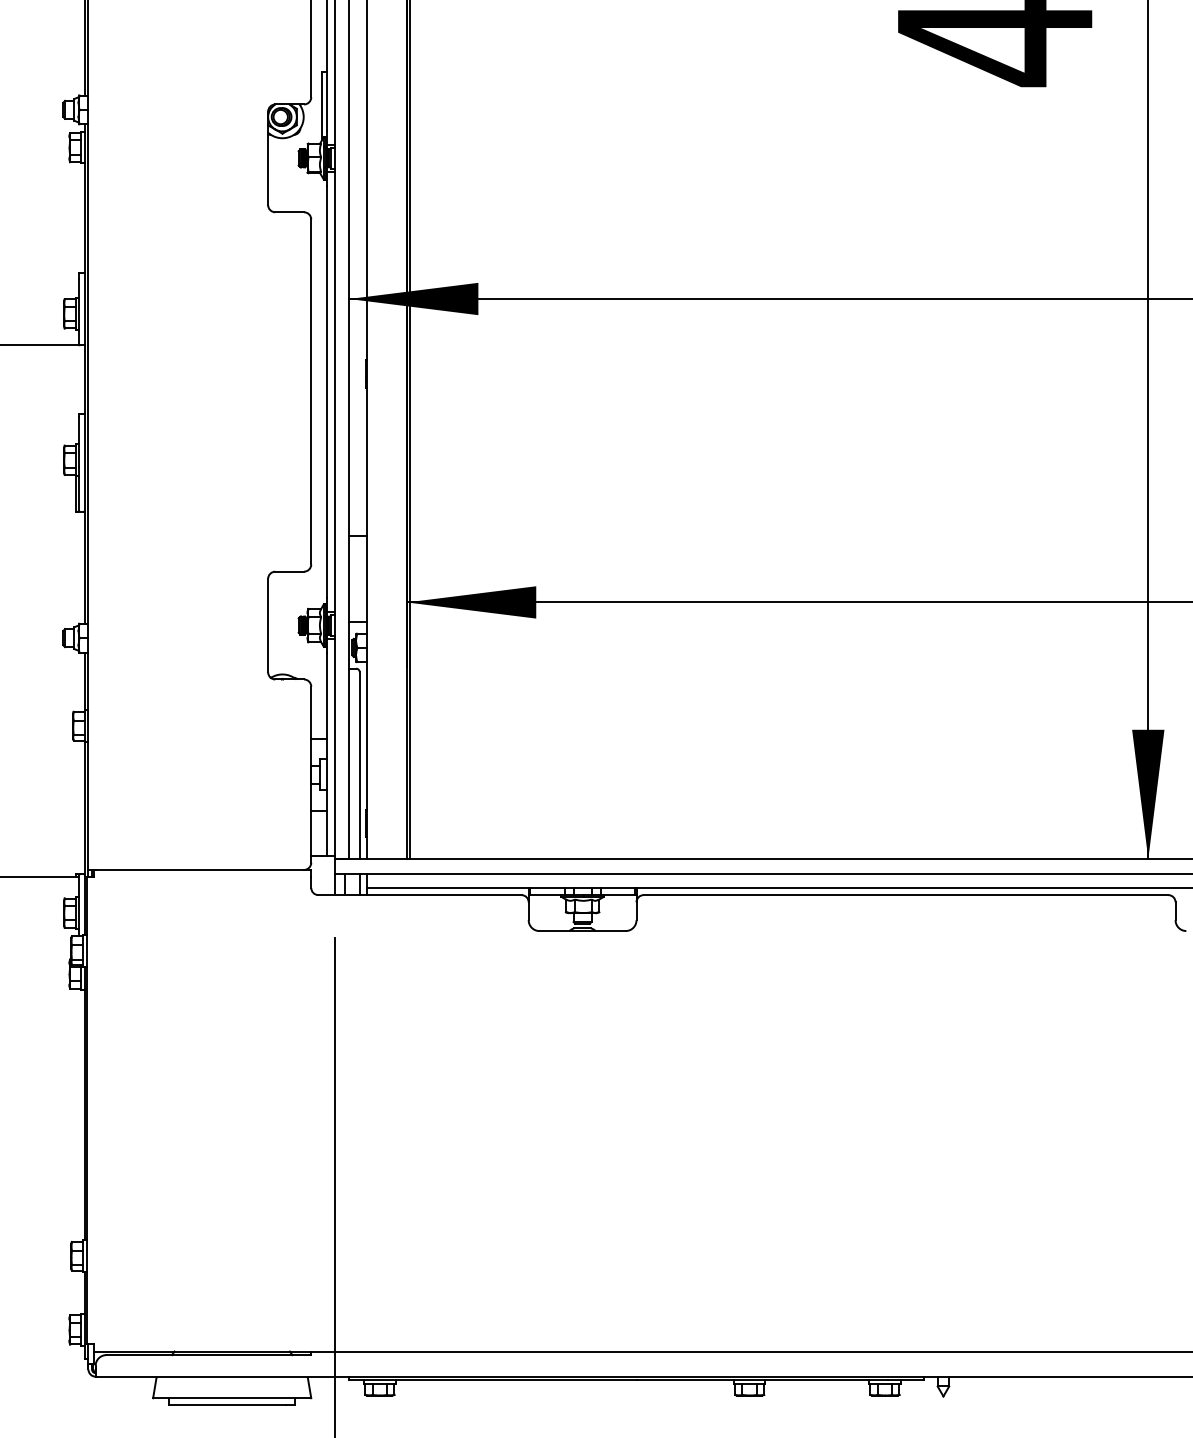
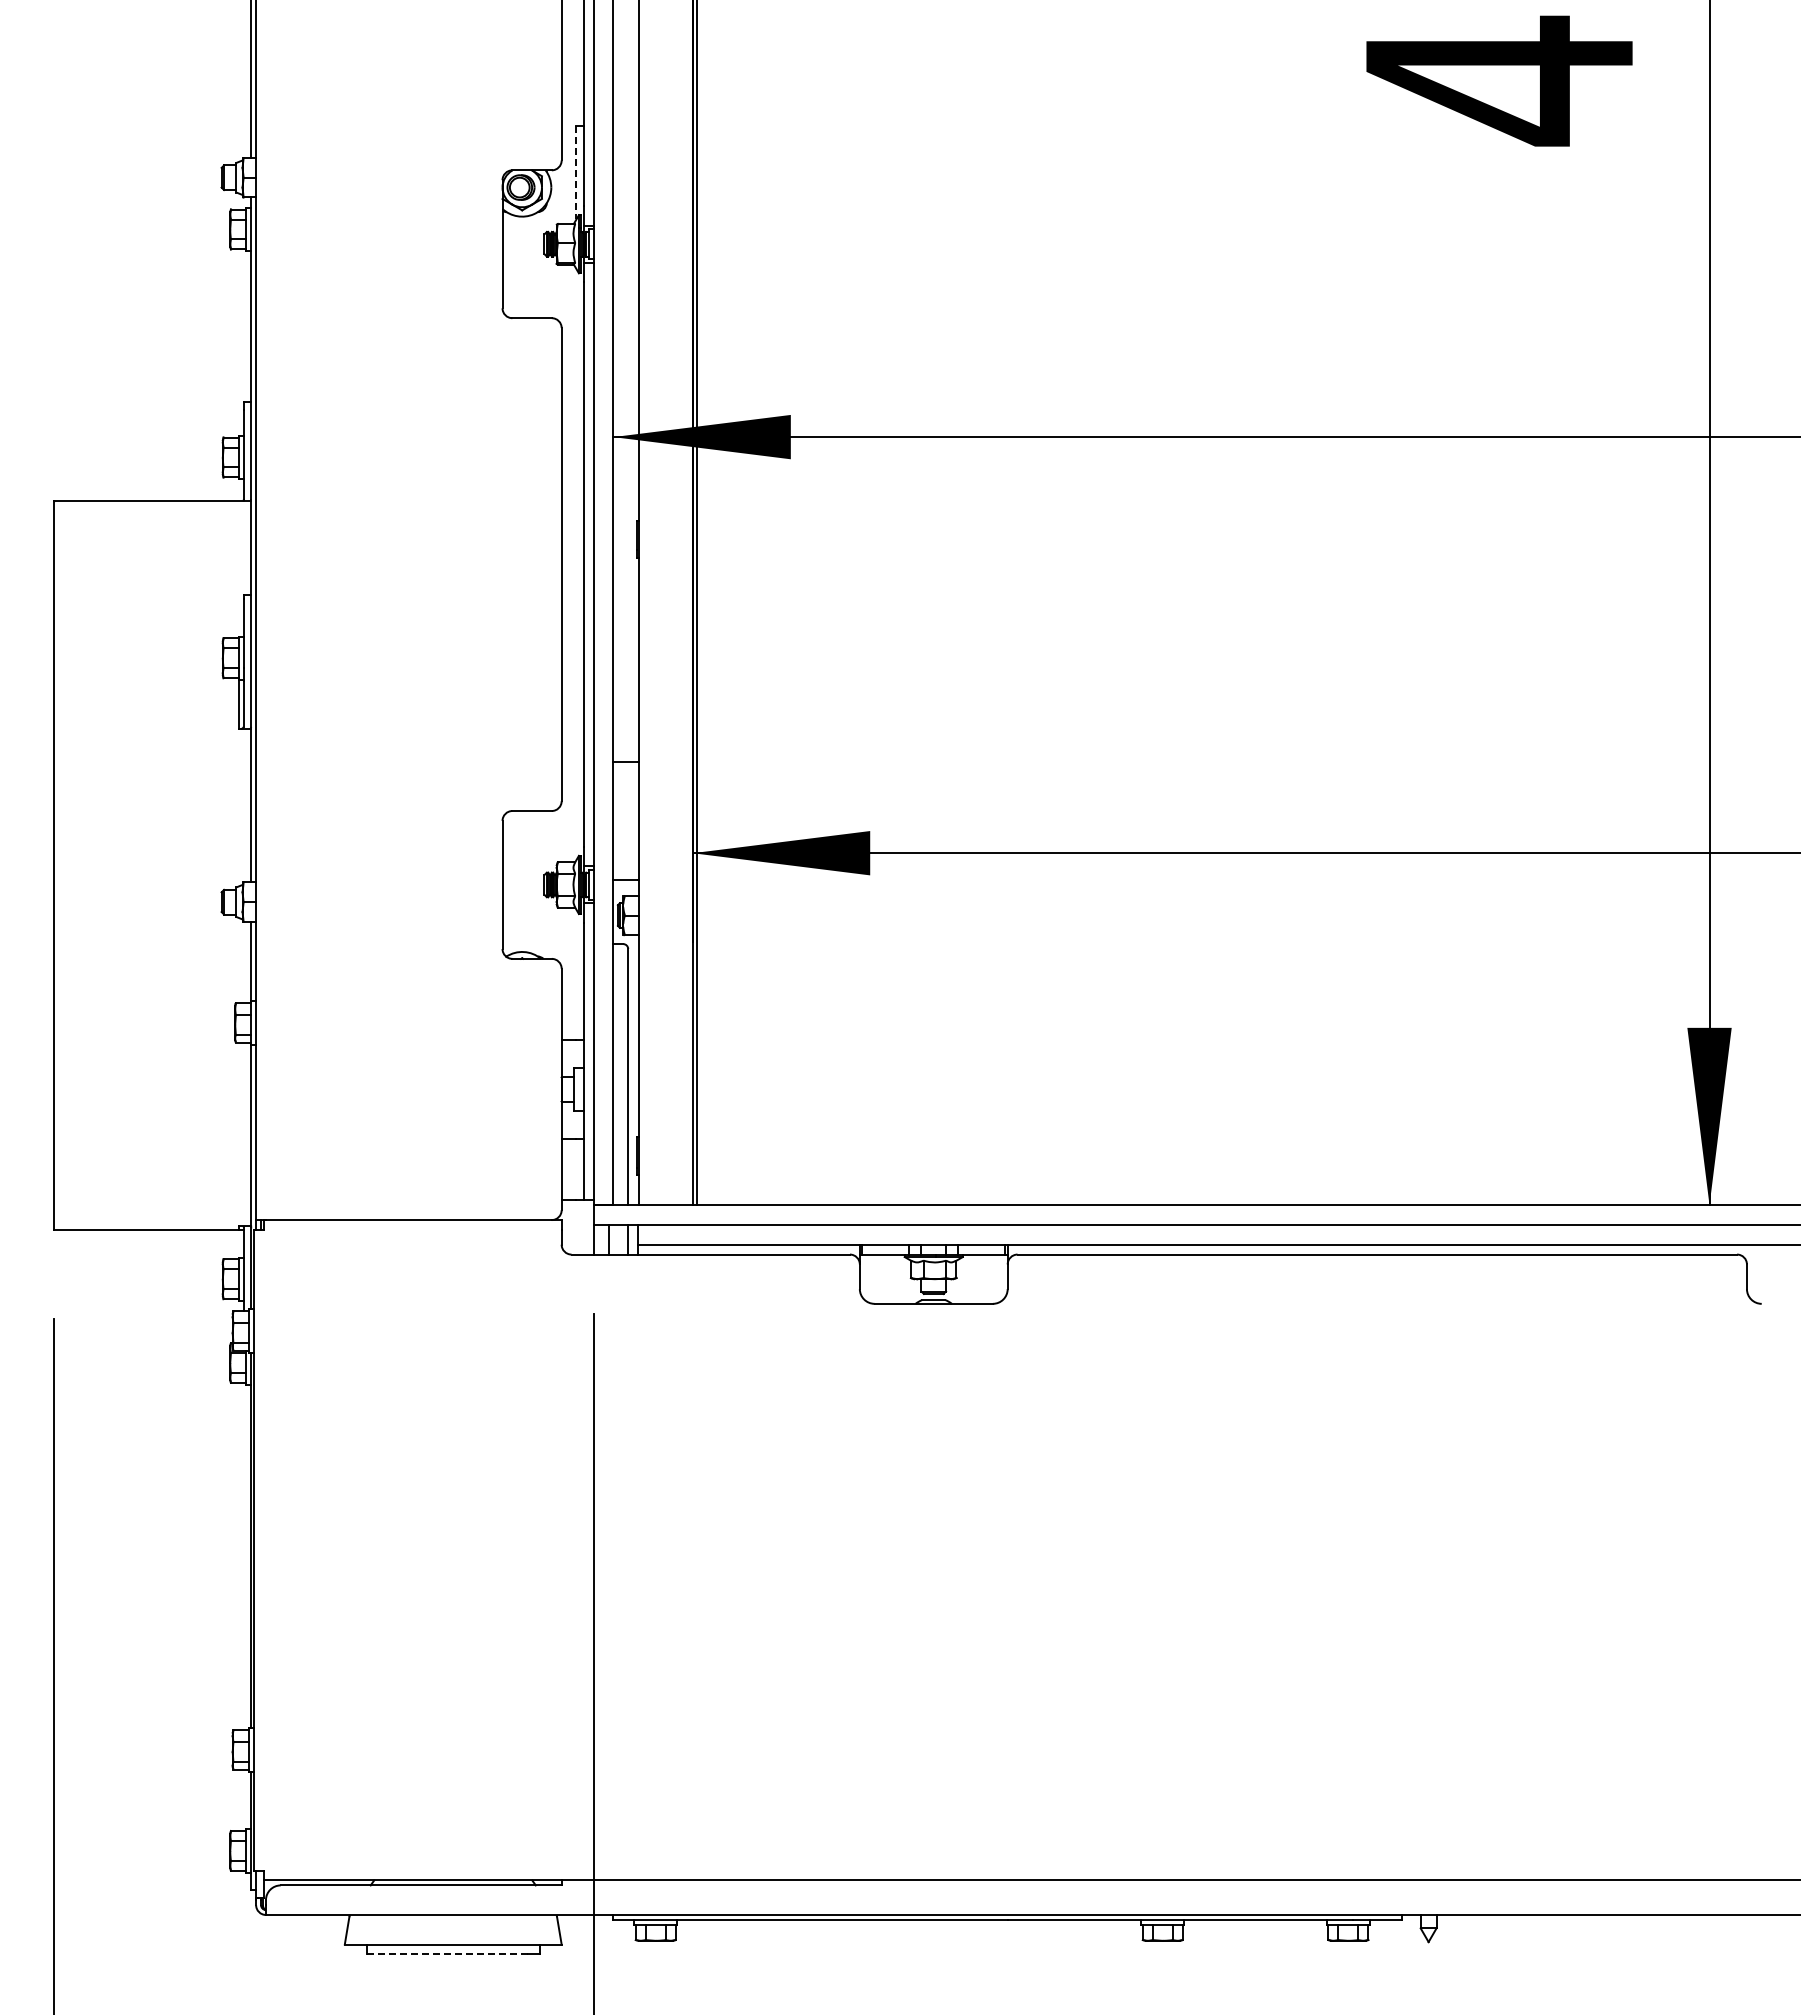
line: (322, 106) -> (576, 172), solid -> dashed
line: (227, 1405) -> (446, 1954), solid -> dashed

